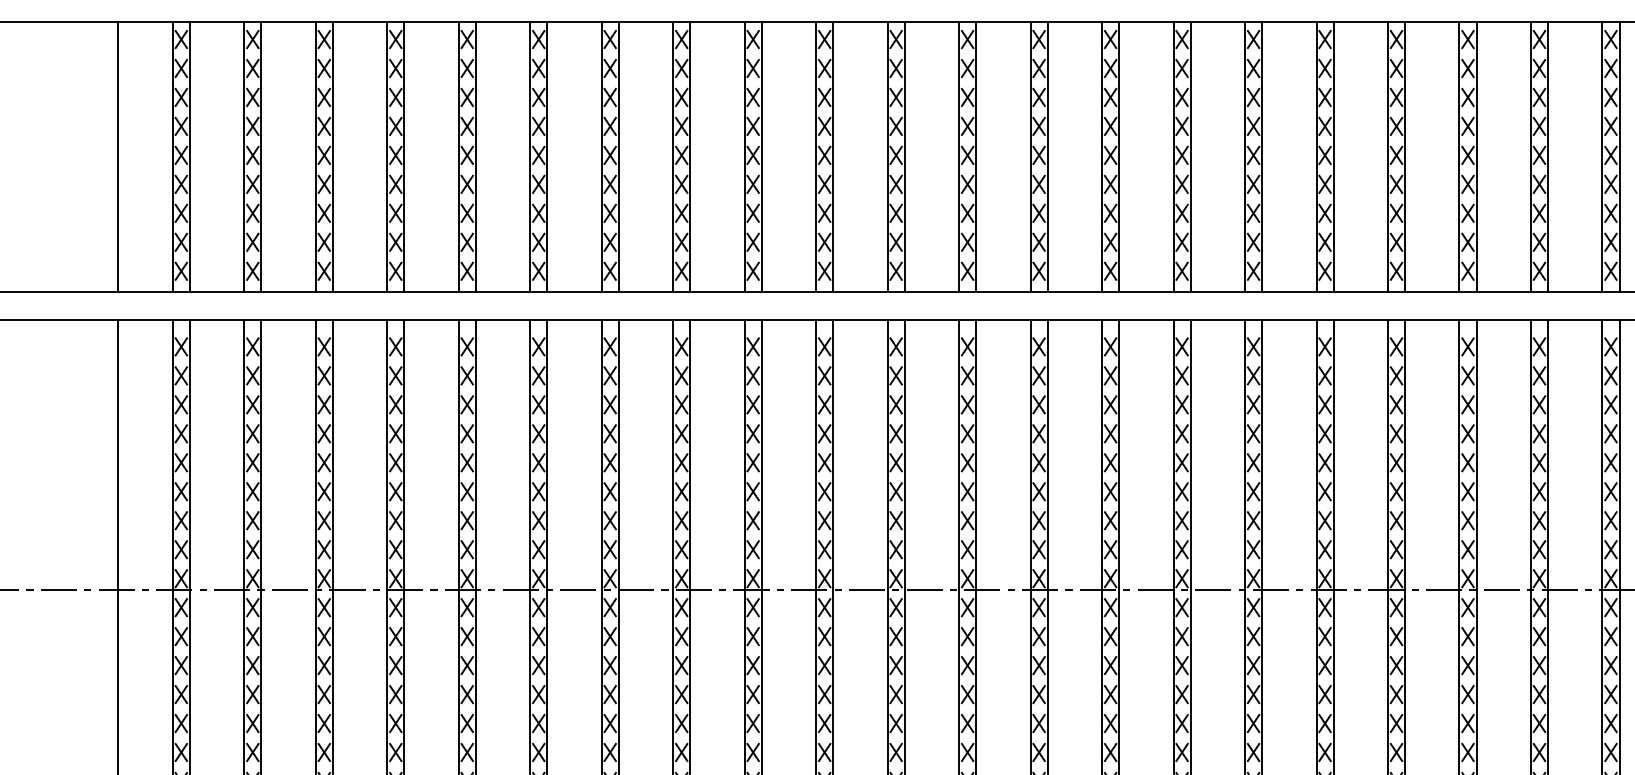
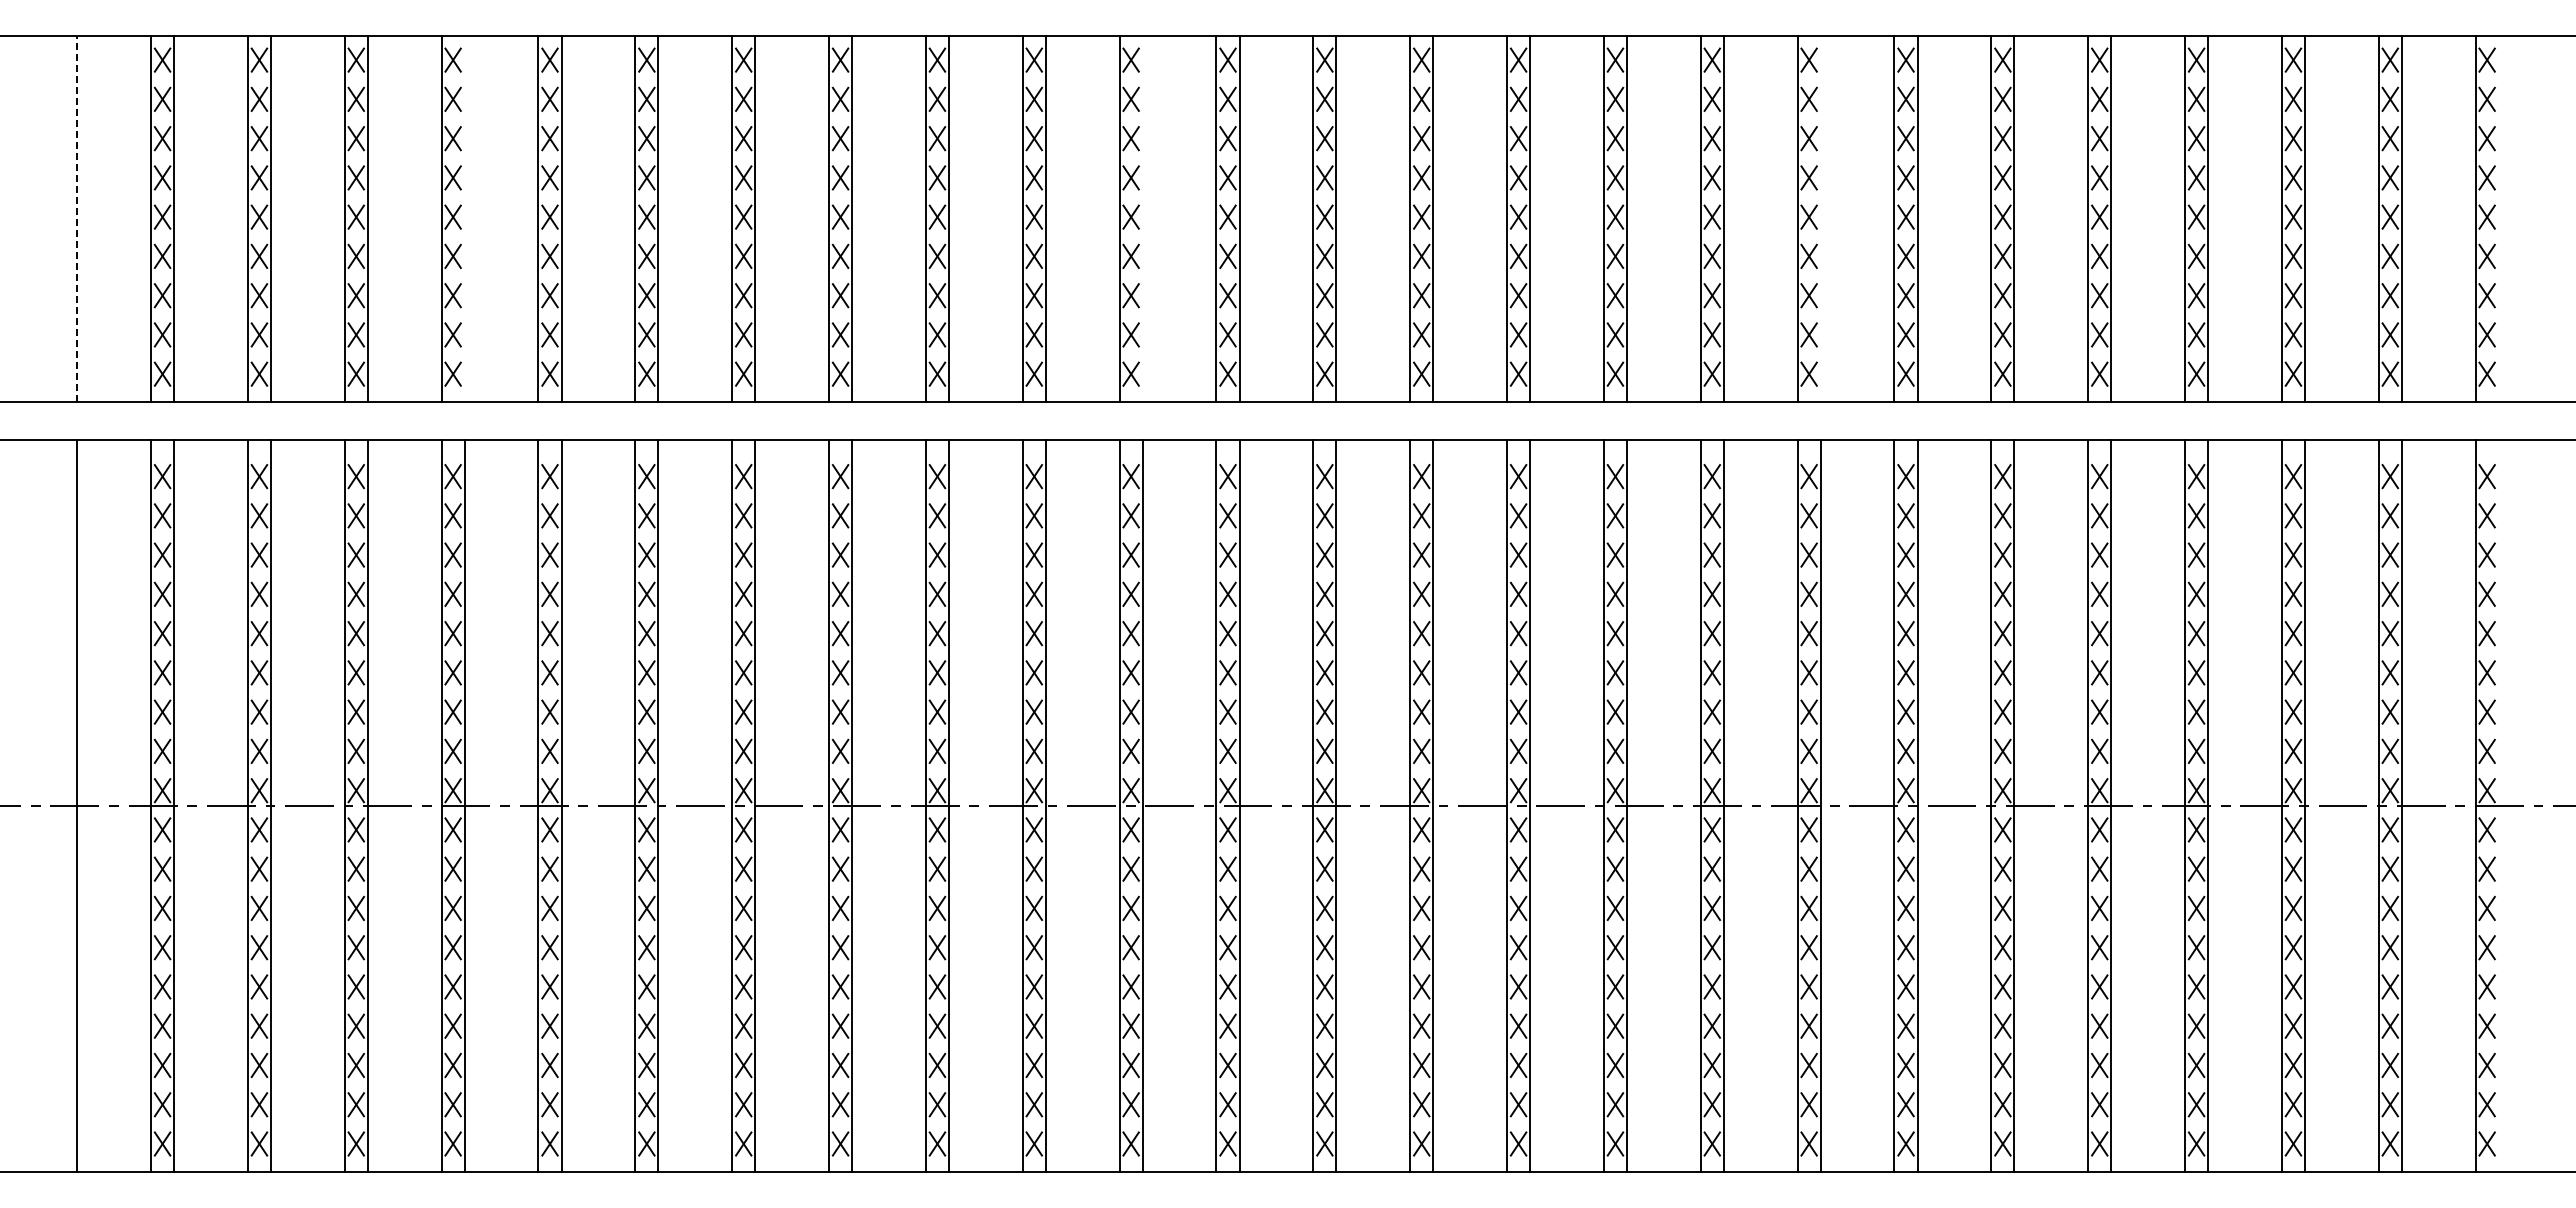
line: (404, 156) -> (464, 218), removed
line: (904, 156) -> (1142, 218), removed
line: (1404, 156) -> (1820, 218), removed
line: (118, 157) -> (77, 219), solid -> dashed

